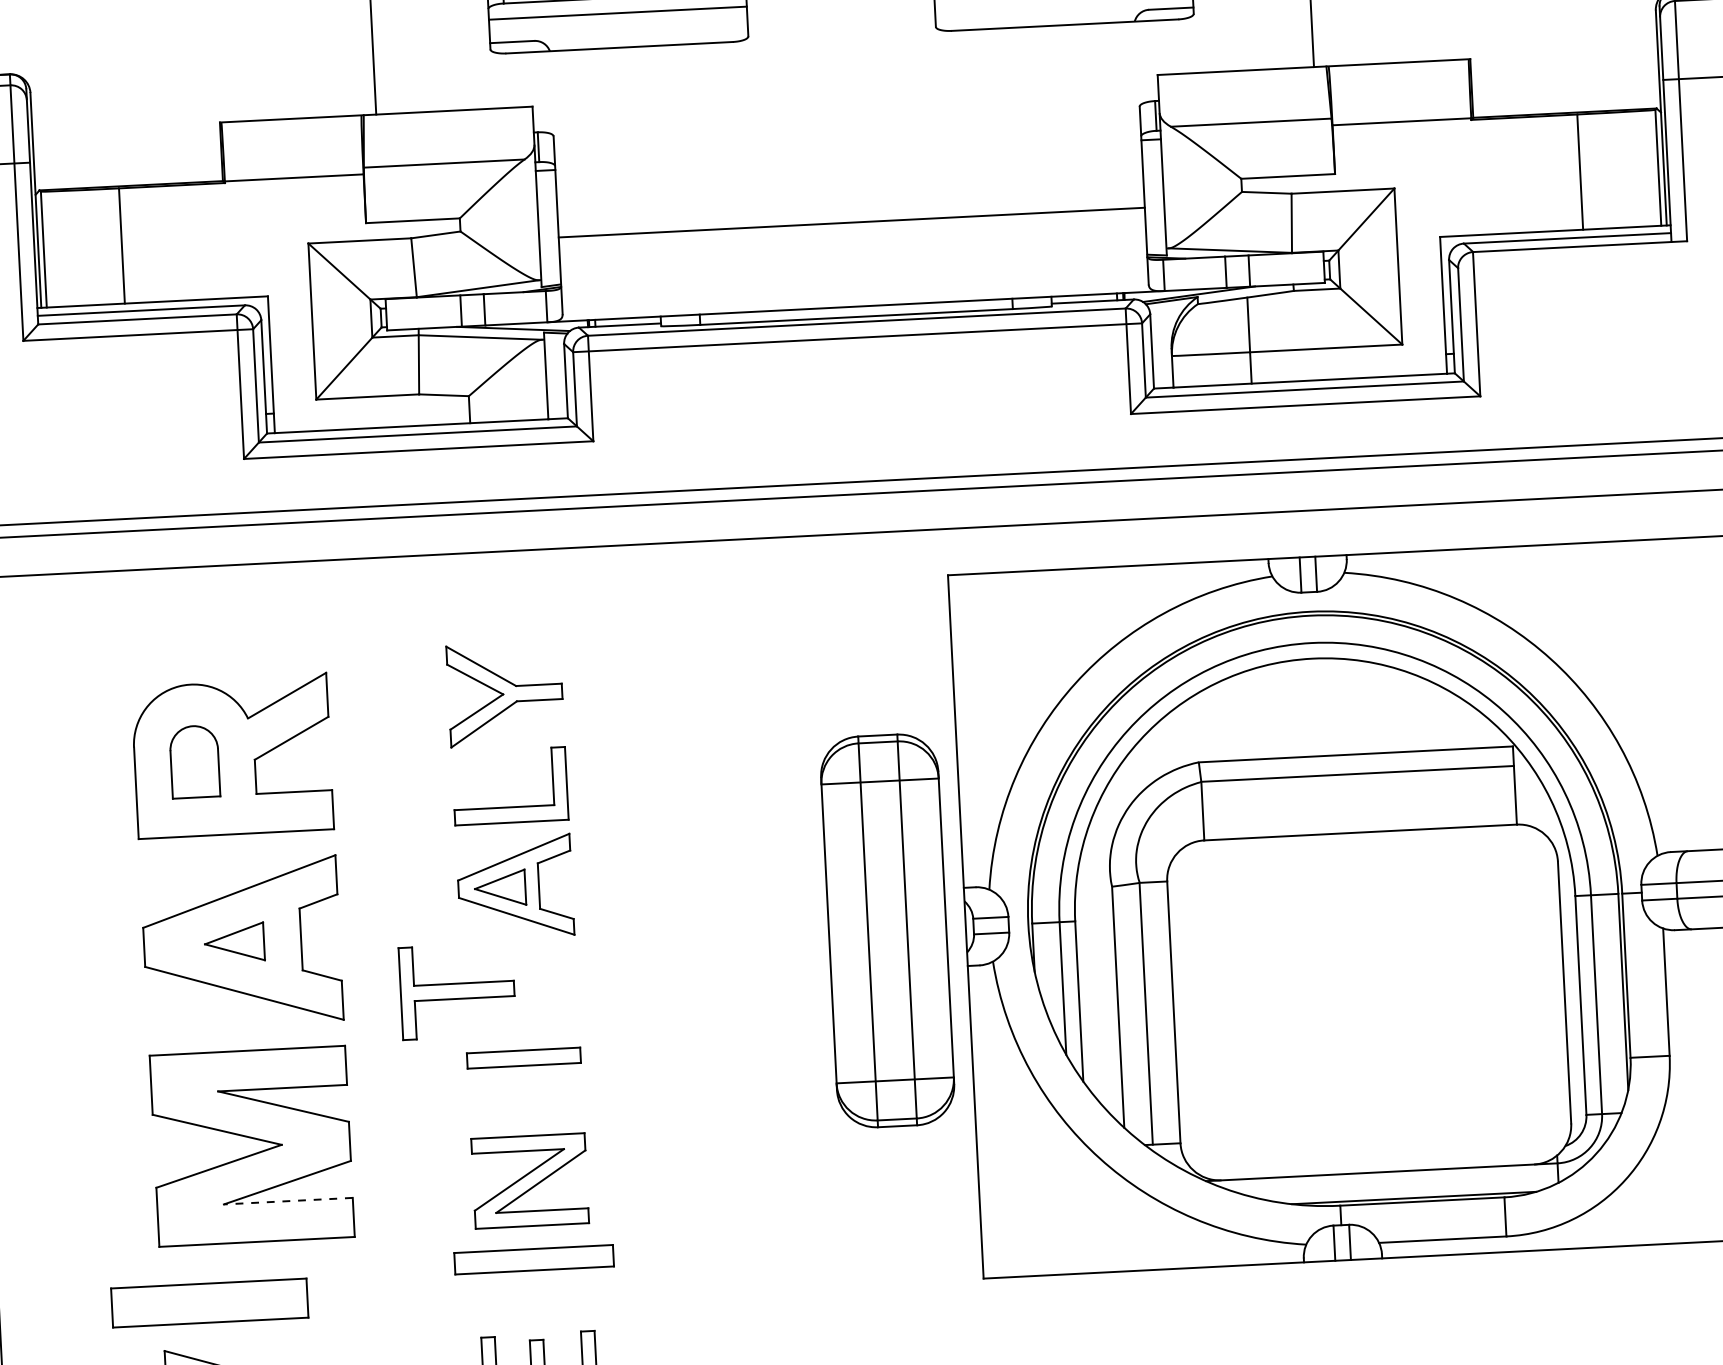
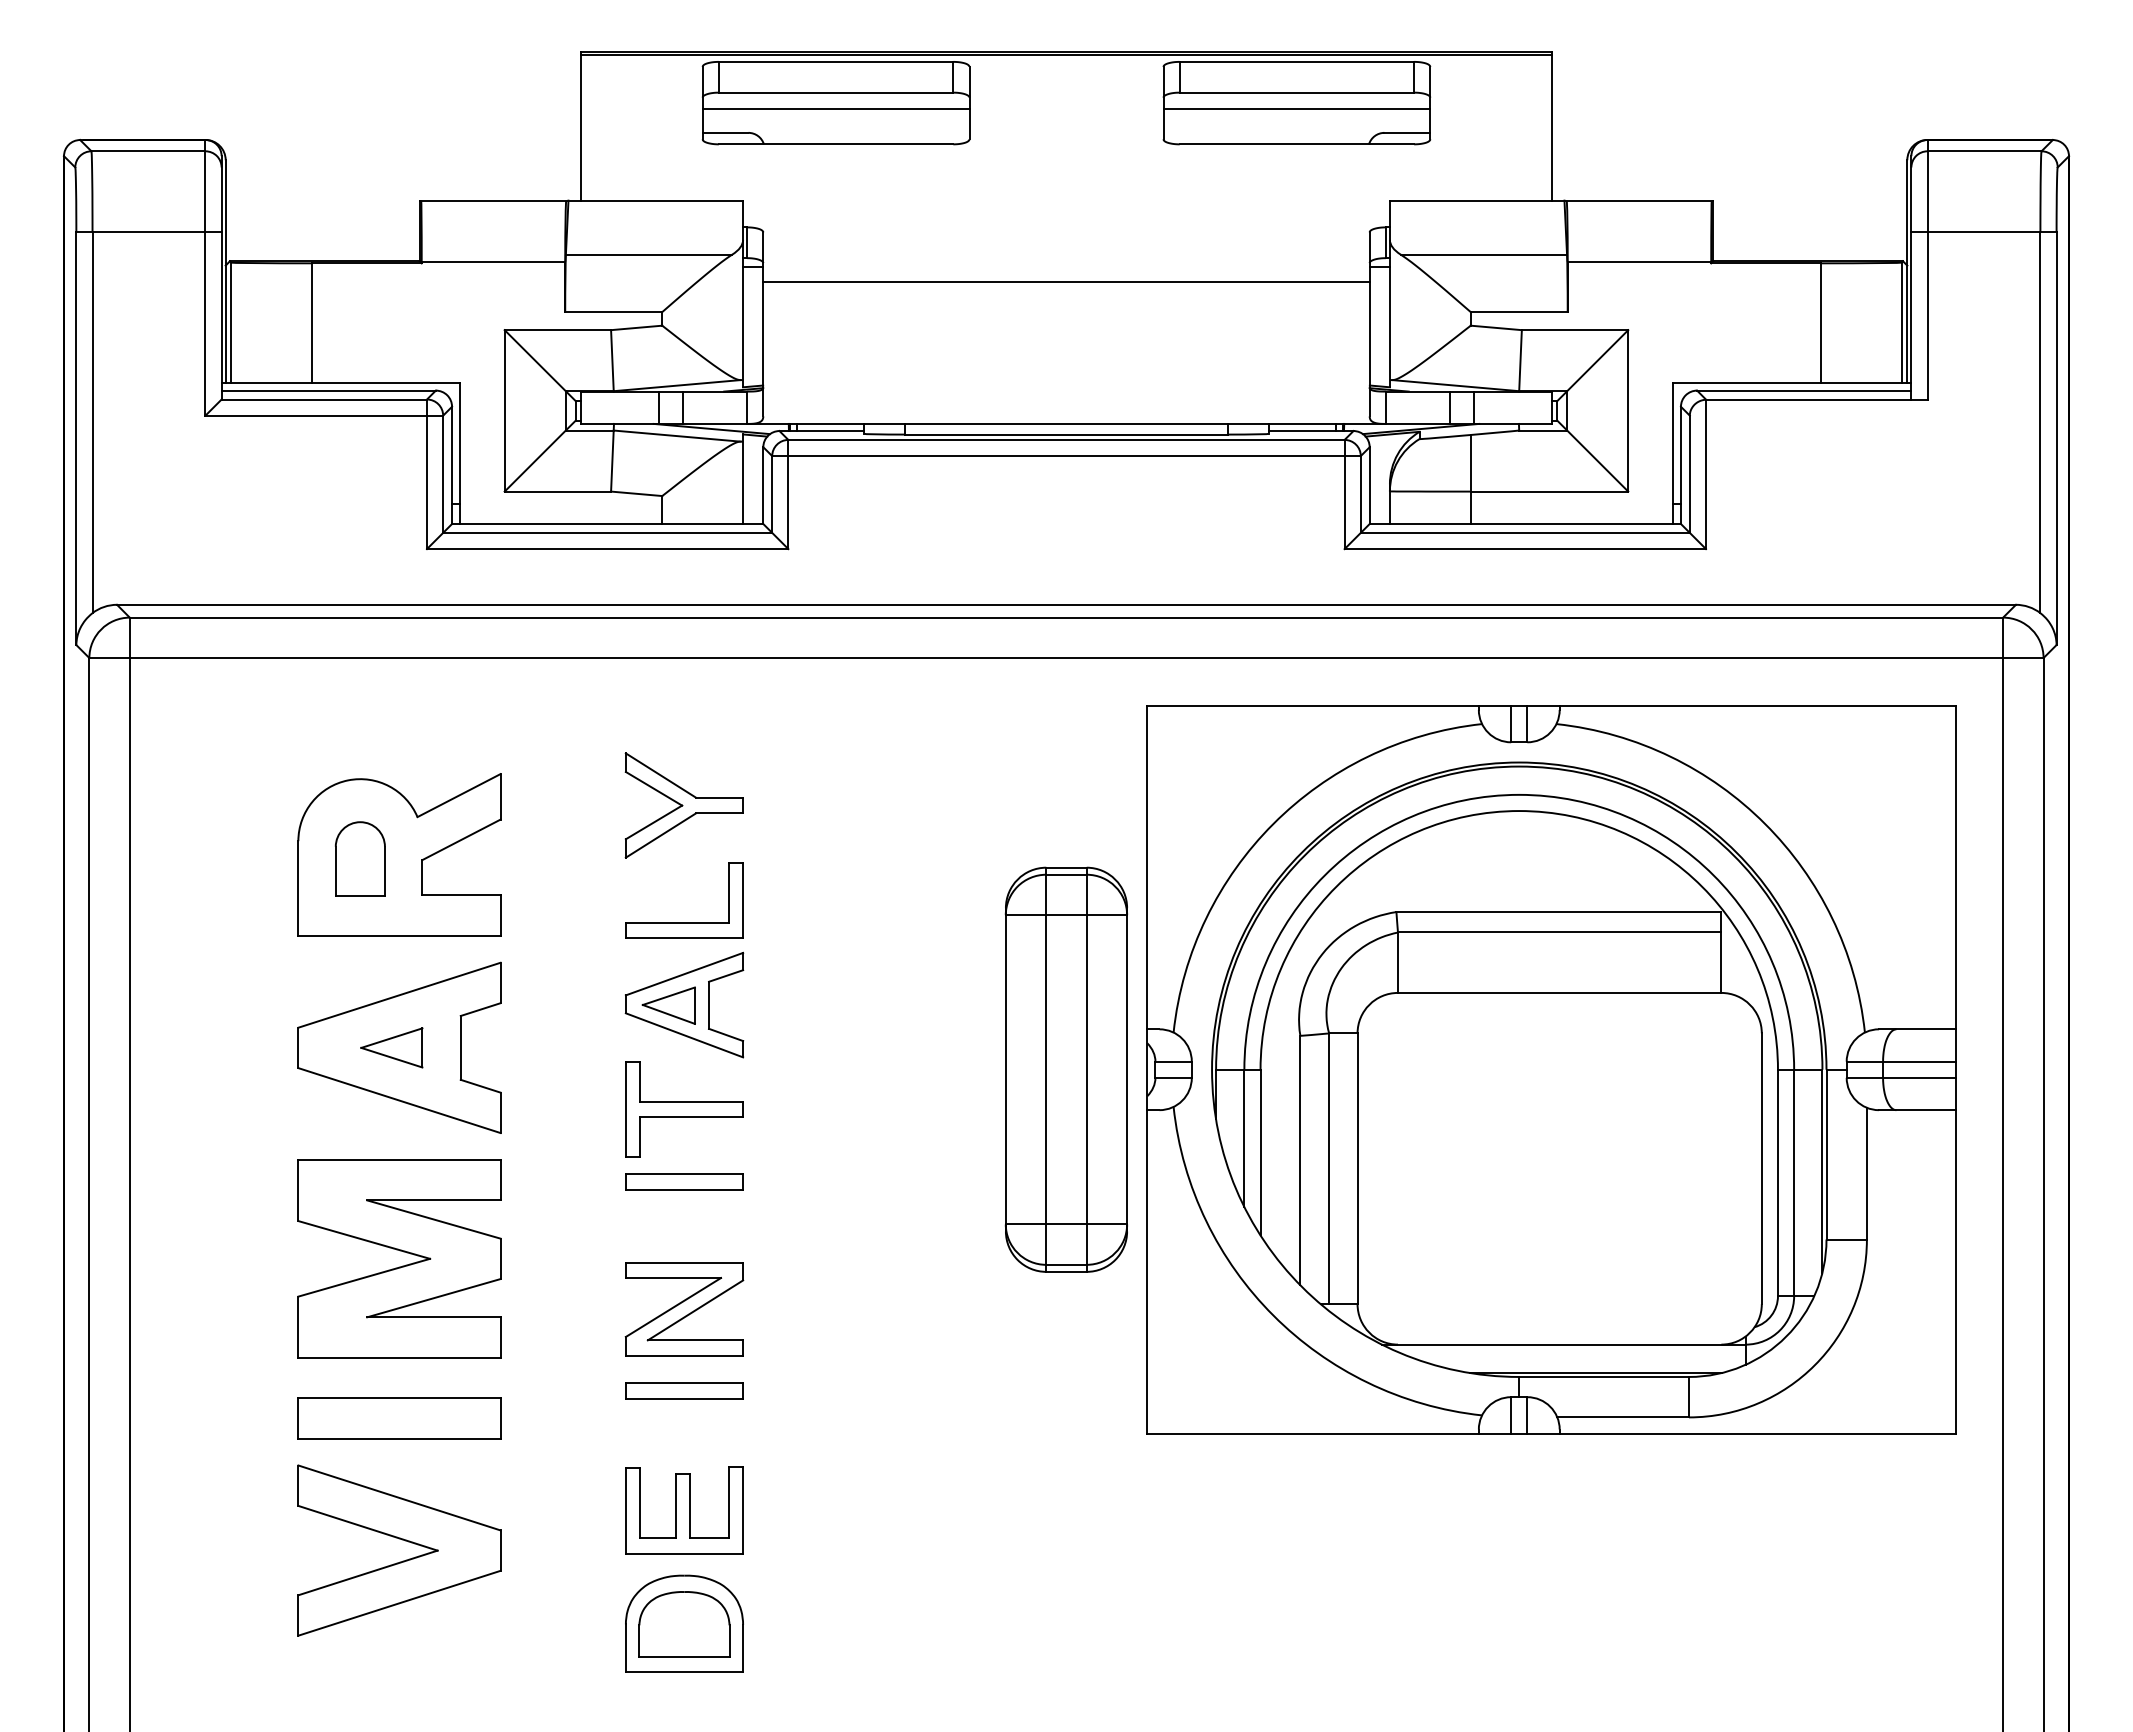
line: (851, 222) -> (1066, 281), moved
part: (457, 991) -> (684, 1109), moved
line: (287, 1201) -> (433, 1317), dashed -> solid
part: (534, 1259) -> (684, 1390), size x0.71
part: (209, 1303) -> (399, 1418), moved

